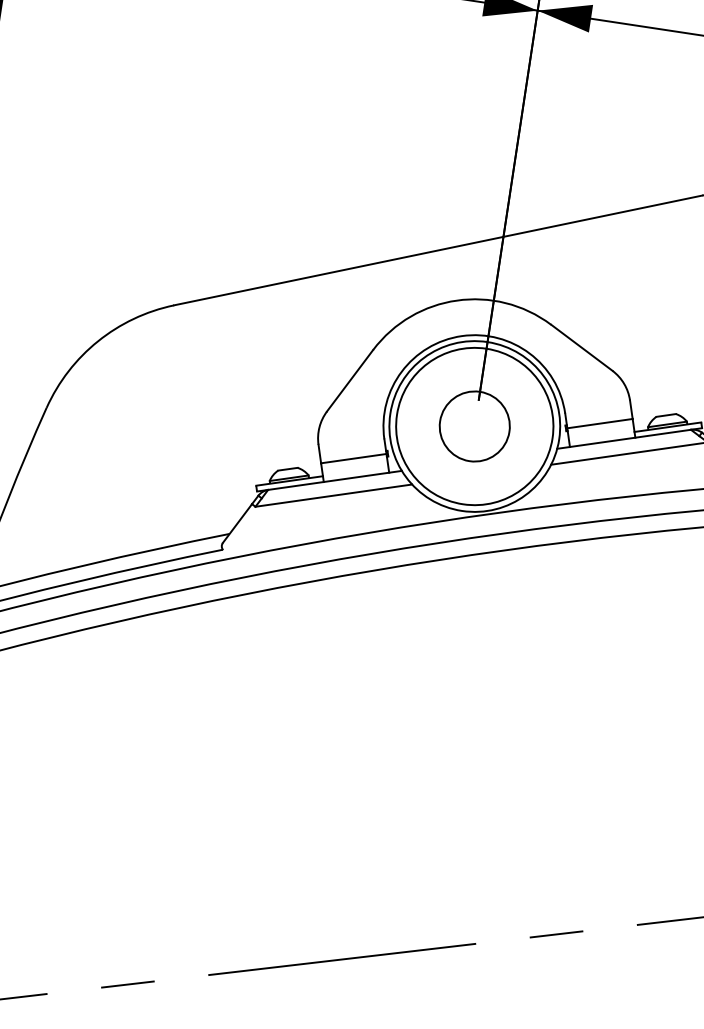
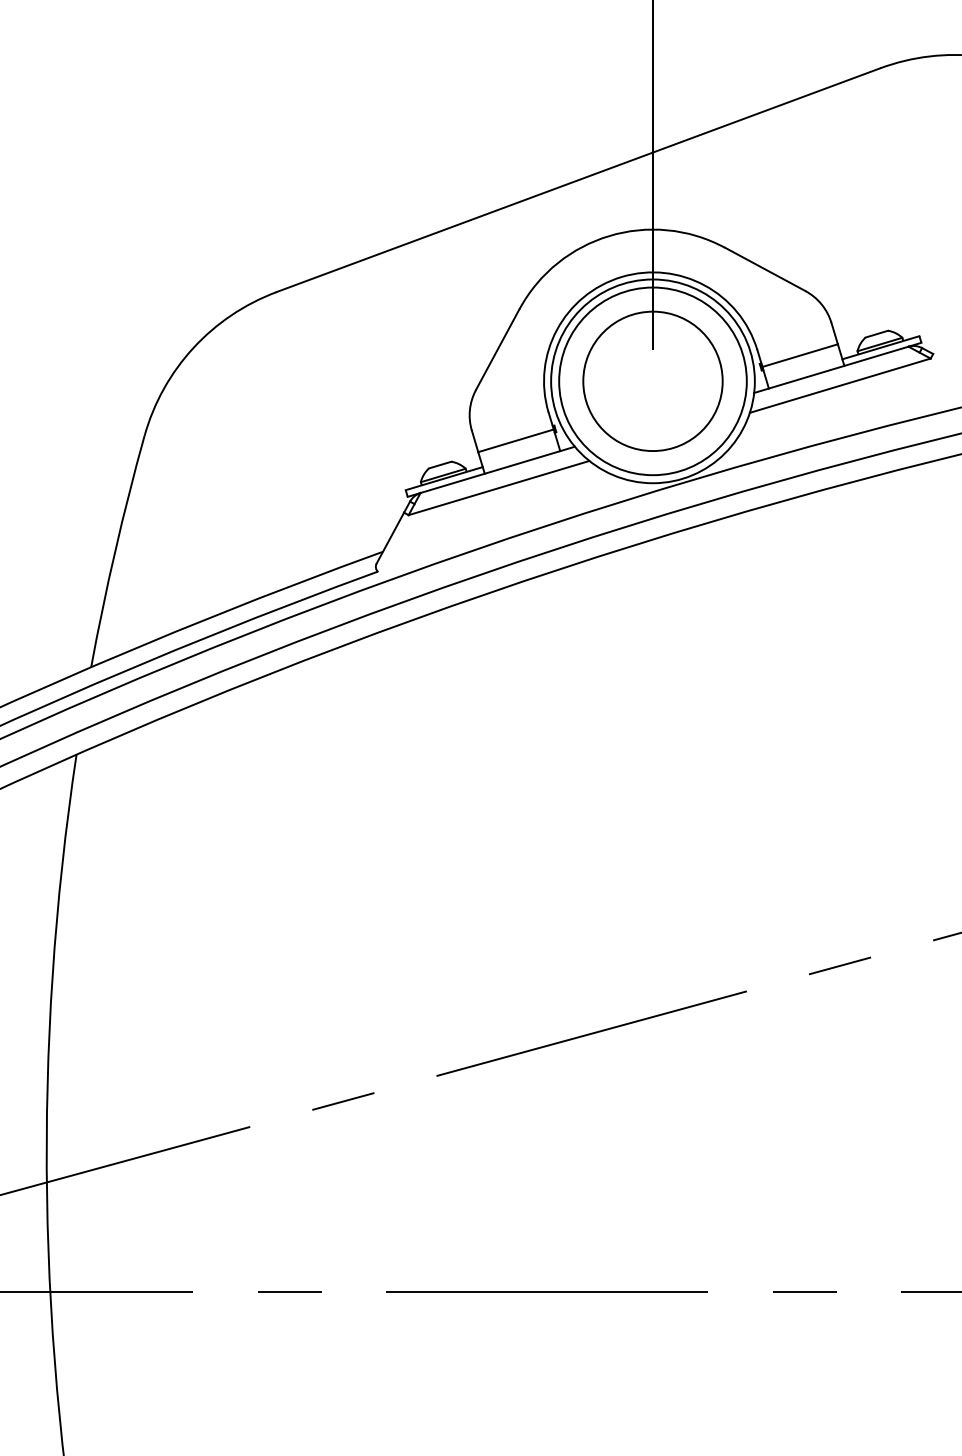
circle: (474, 426) -> (652, 381), size x1.67

